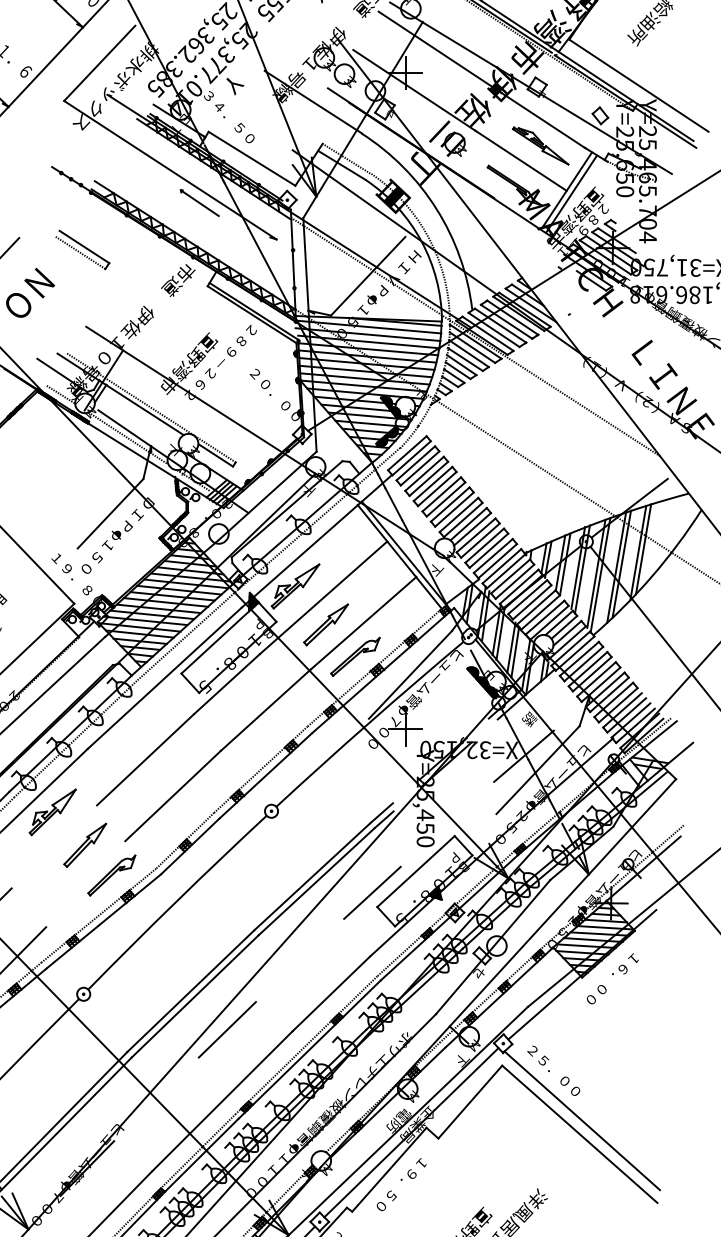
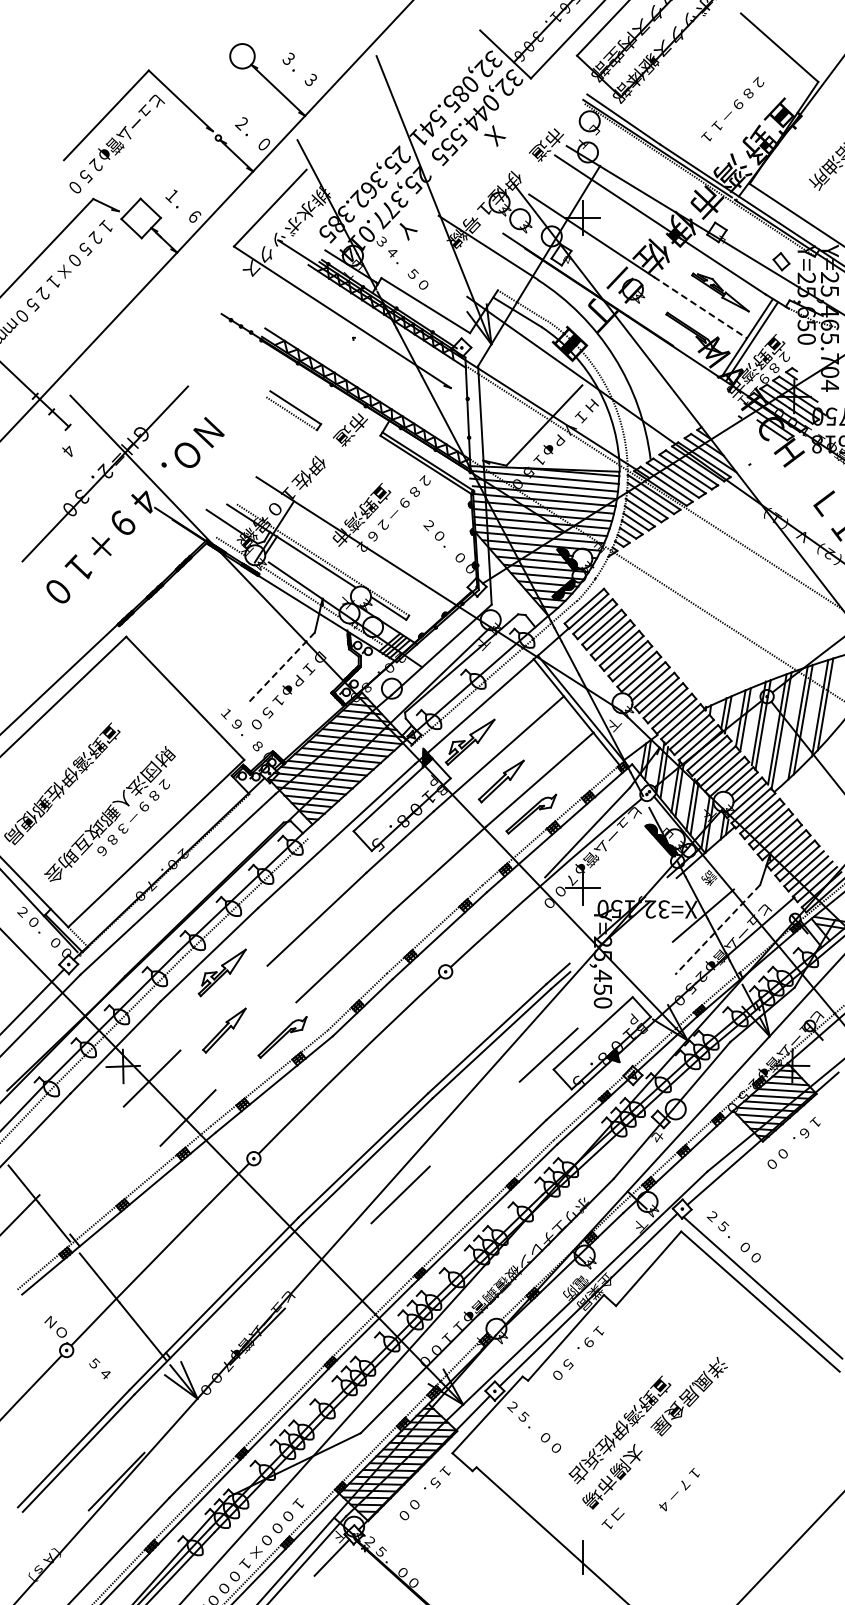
line: (521, 160) -> (700, 307), solid -> dashed
line: (199, 202) -> (372, 350), removed
part: (83, 249) -> (294, 410), moved
line: (110, 514) -> (281, 668), solid -> dashed
line: (186, 635) -> (358, 792), removed
line: (537, 769) -> (717, 929), solid -> dashed
part: (85, 845) -> (224, 1030), moved

